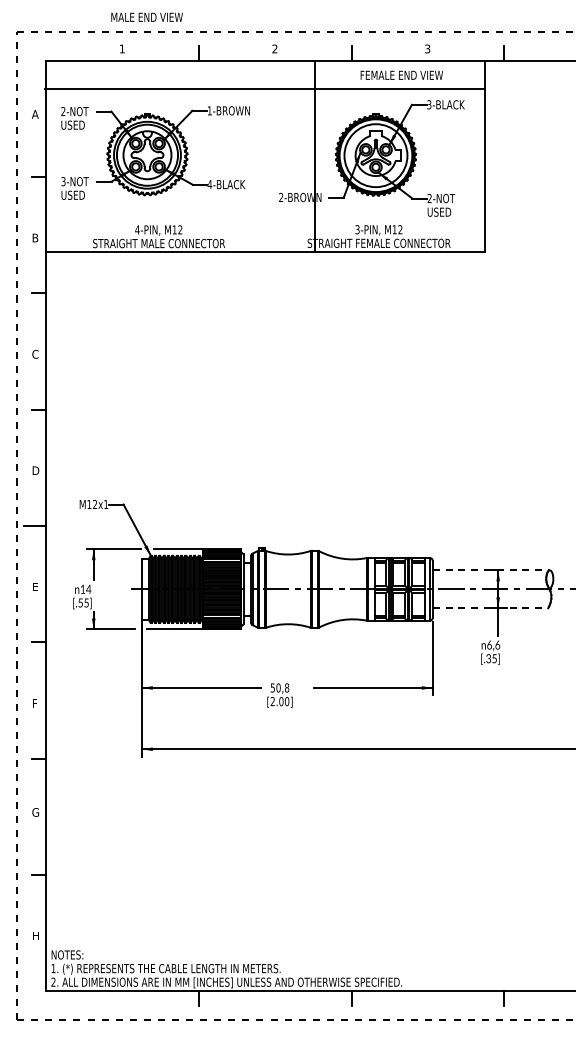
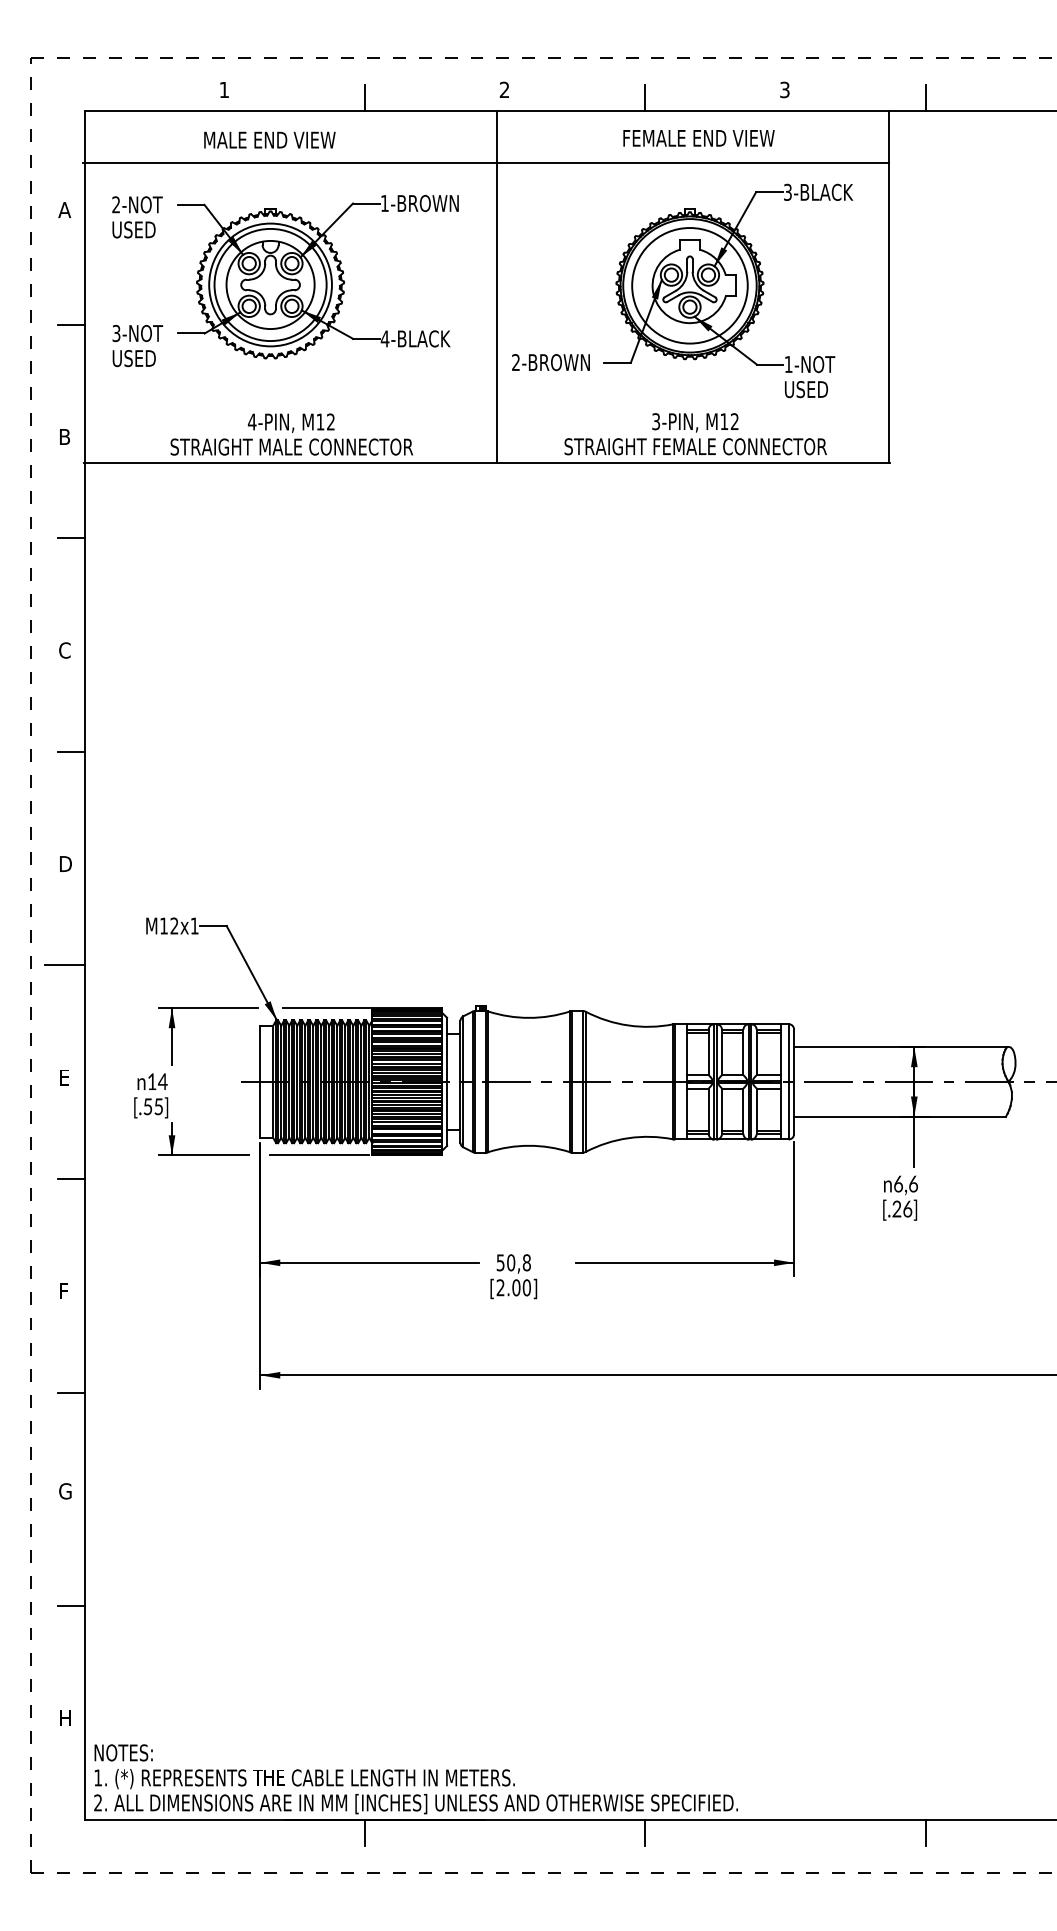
text: (146, 16) -> (268, 138), moved
text: (401, 74) -> (698, 136), moved
line: (315, 156) -> (498, 287), moved
text: (429, 198) -> (788, 364), 2-NOT -> 1-NOT
line: (490, 570) -> (900, 1047), dashed -> solid
line: (490, 608) -> (900, 1116), dashed -> solid
text: (491, 658) -> (902, 1208), [.35] -> [.26]

